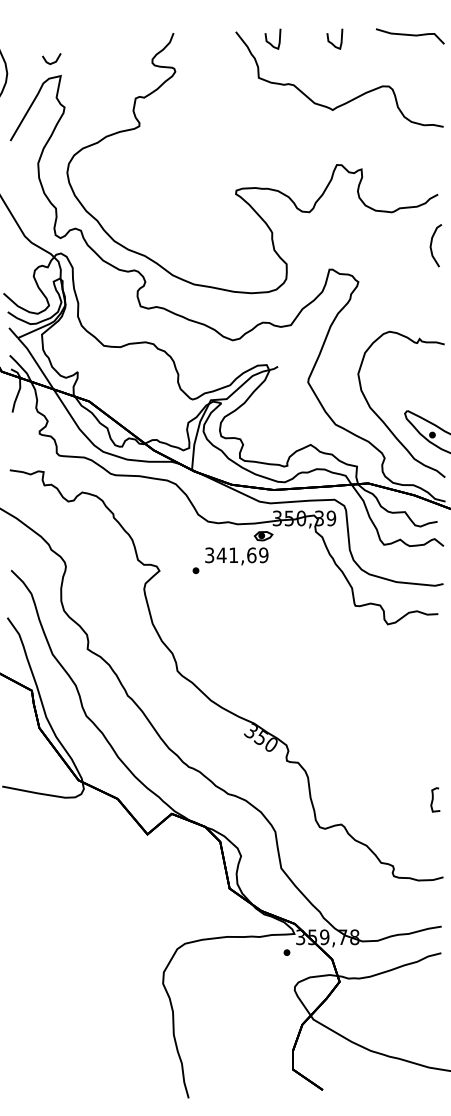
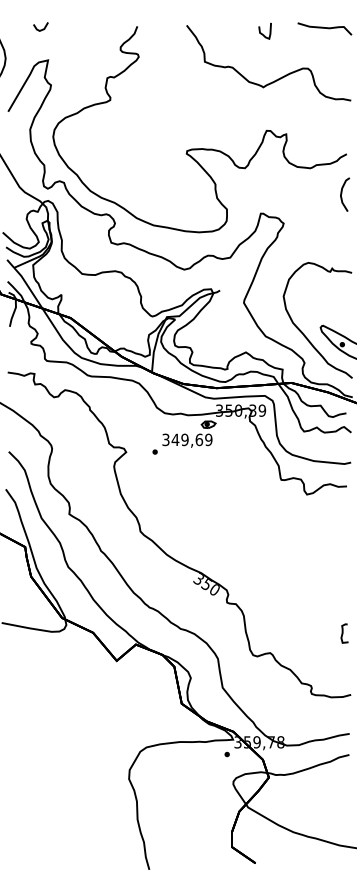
curve: (269, 42) -> (213, 33), removed
line: (53, 61) -> (42, 28), moved
text: (233, 554) -> (184, 439), 341,69 -> 349,69

